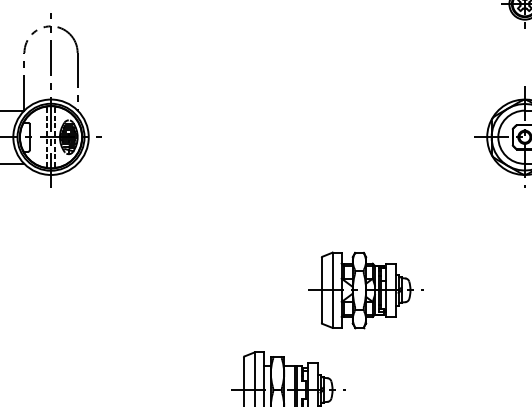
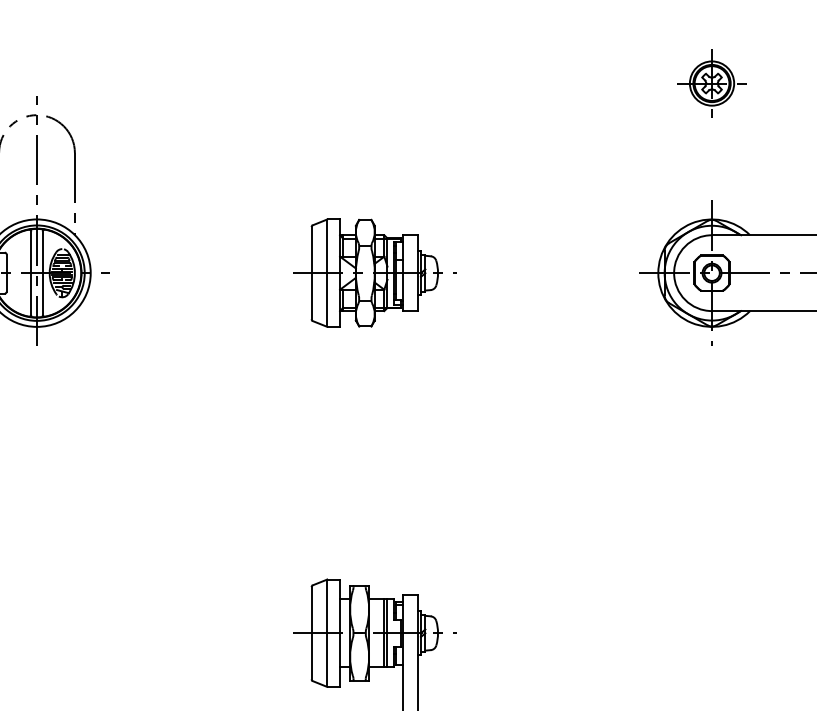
line: (47, 137) -> (31, 273), dashed -> solid
line: (54, 137) -> (42, 273), dashed -> solid
part: (365, 289) -> (374, 272), moved

